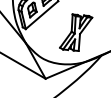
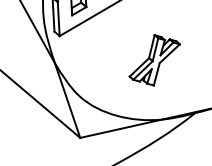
part: (76, 32) -> (155, 60), size x0.7

